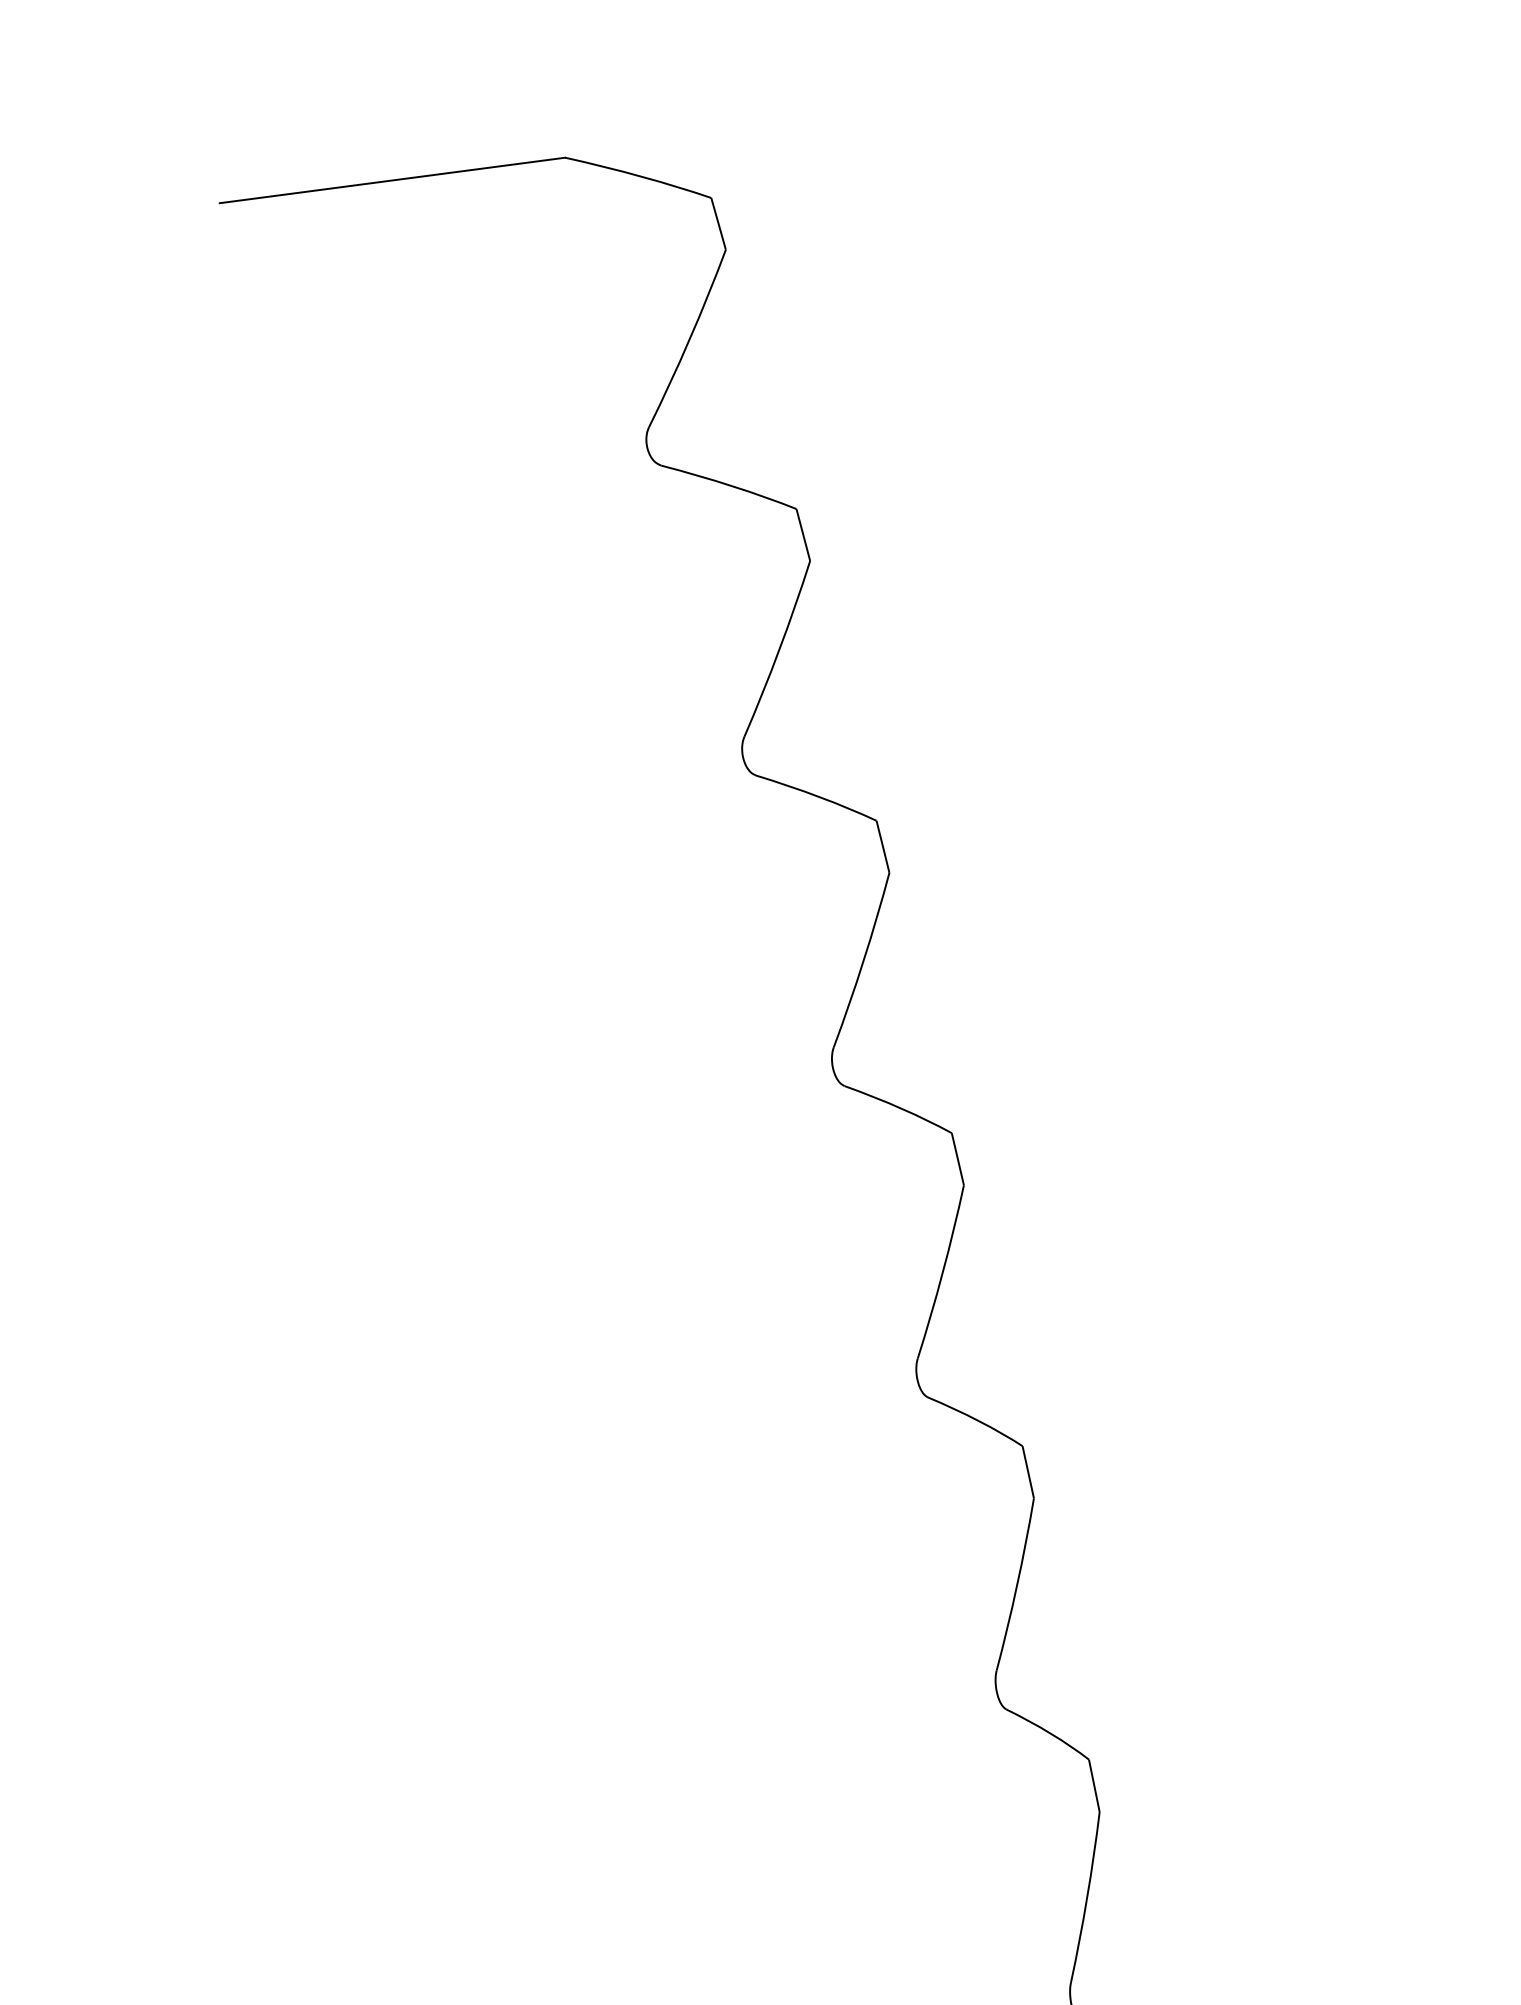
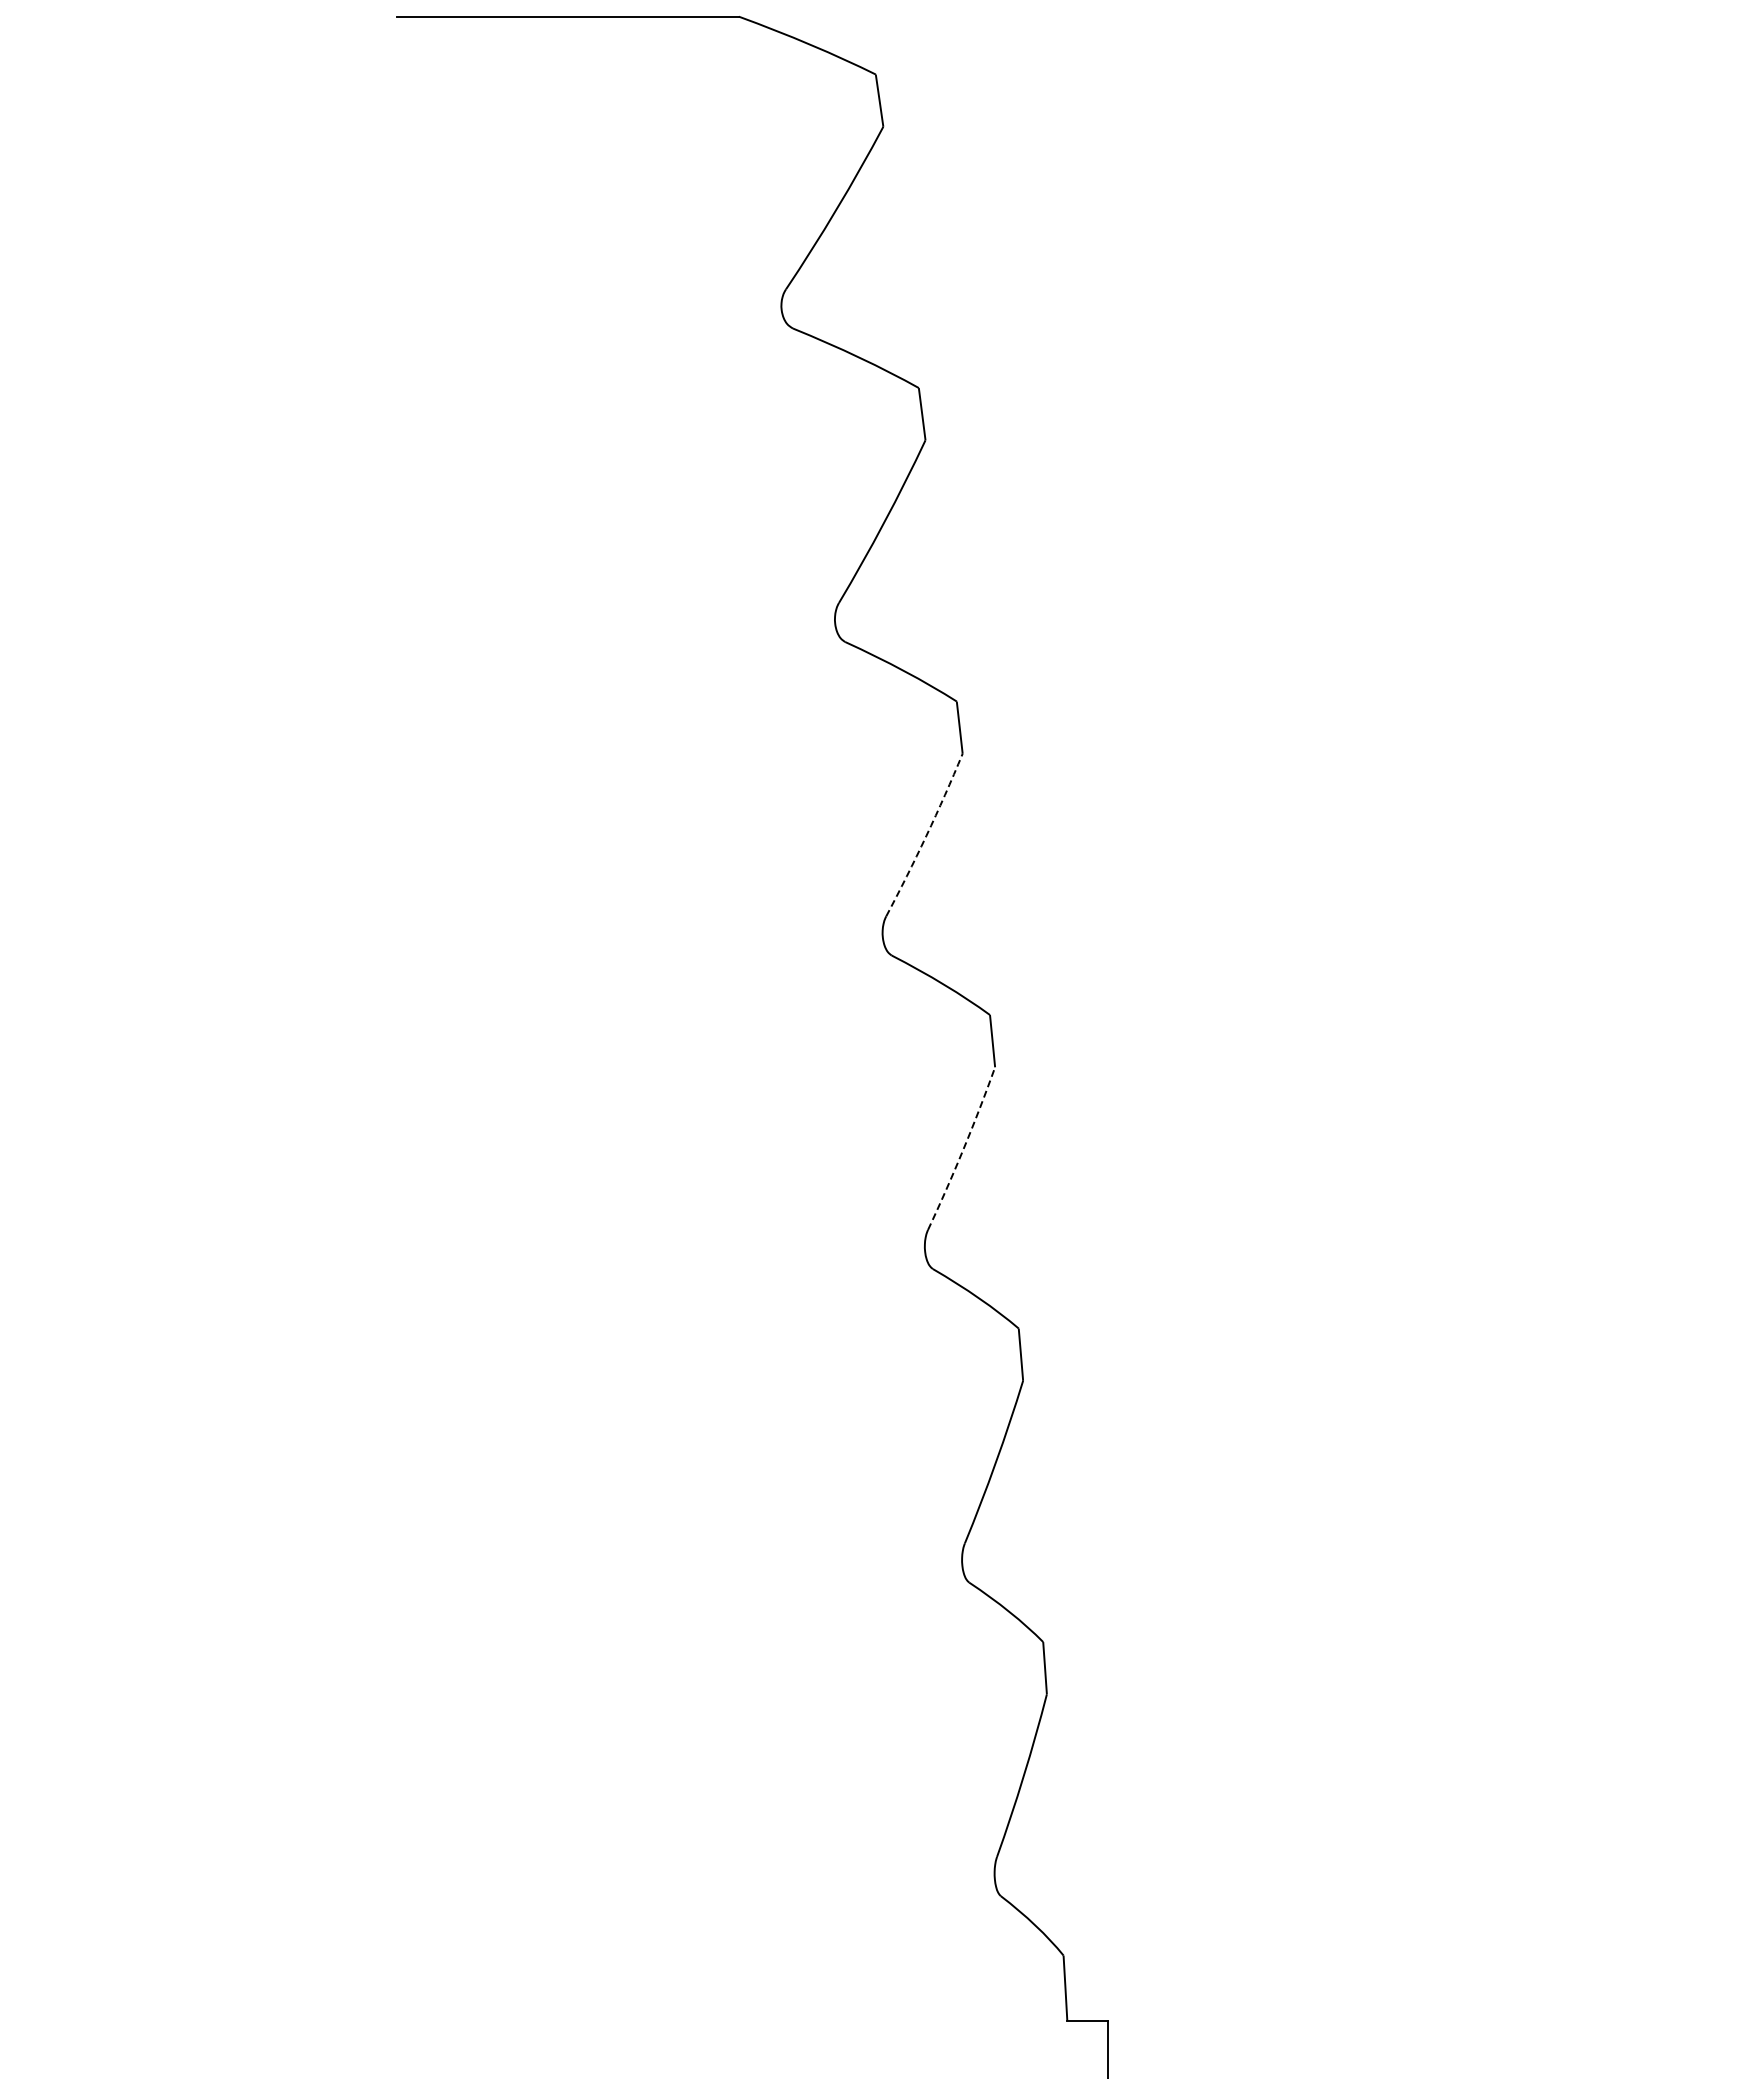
arc: (863, 961) -> (926, 836), solid -> dashed
arc: (942, 1272) -> (963, 1149), solid -> dashed

